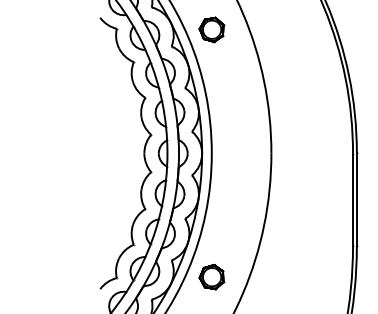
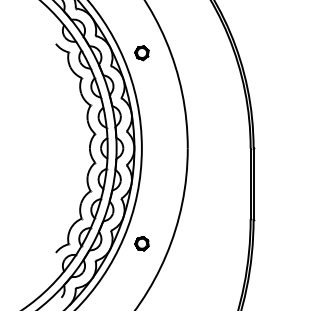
part: (211, 29) -> (141, 52), size x0.7
part: (211, 277) -> (141, 243), size x0.7

